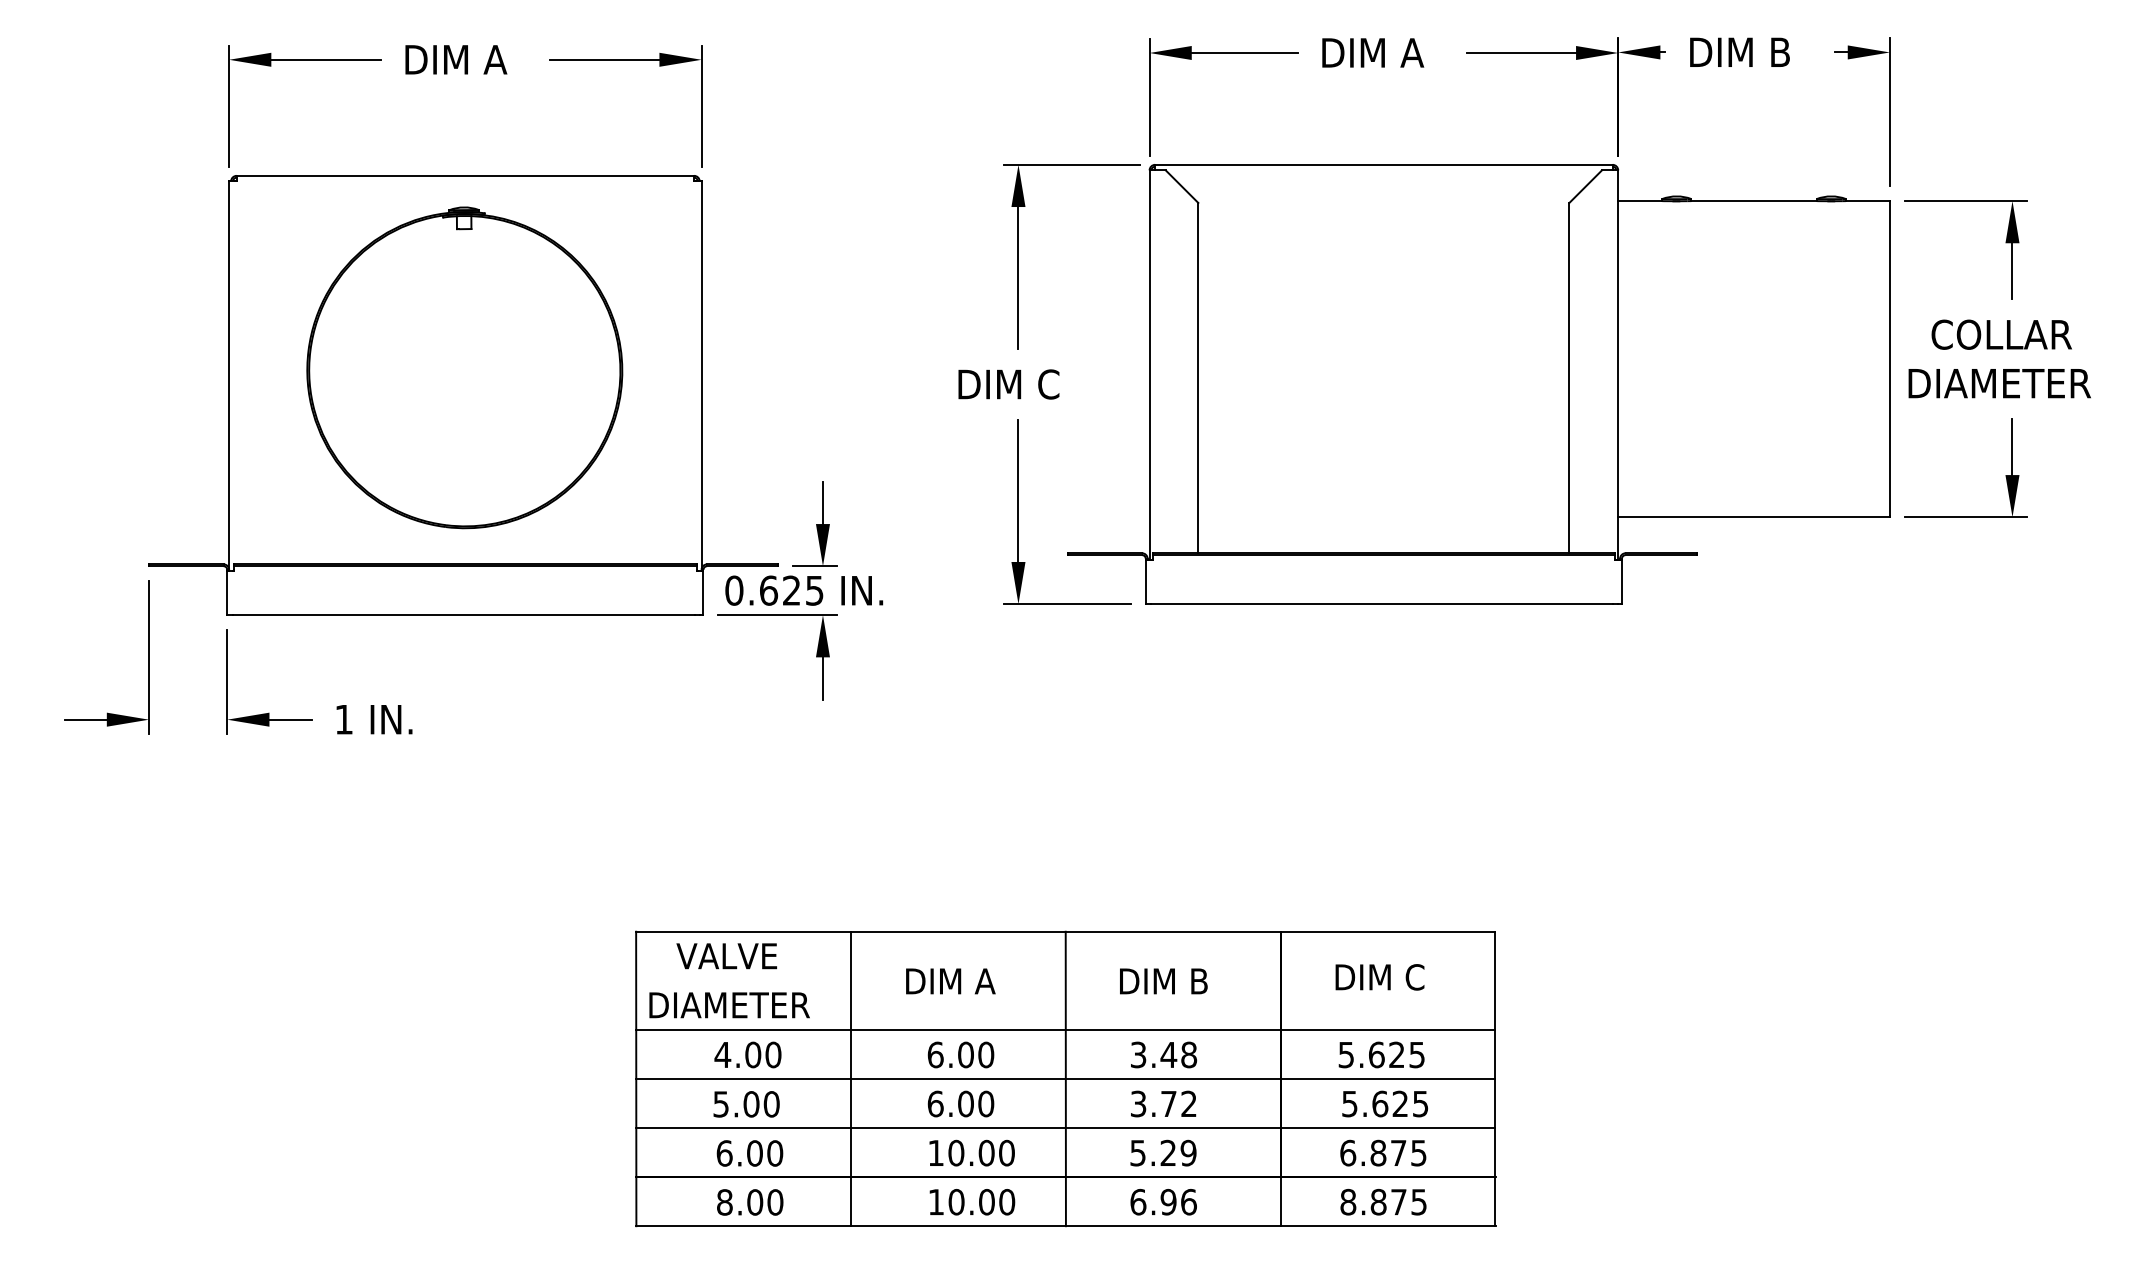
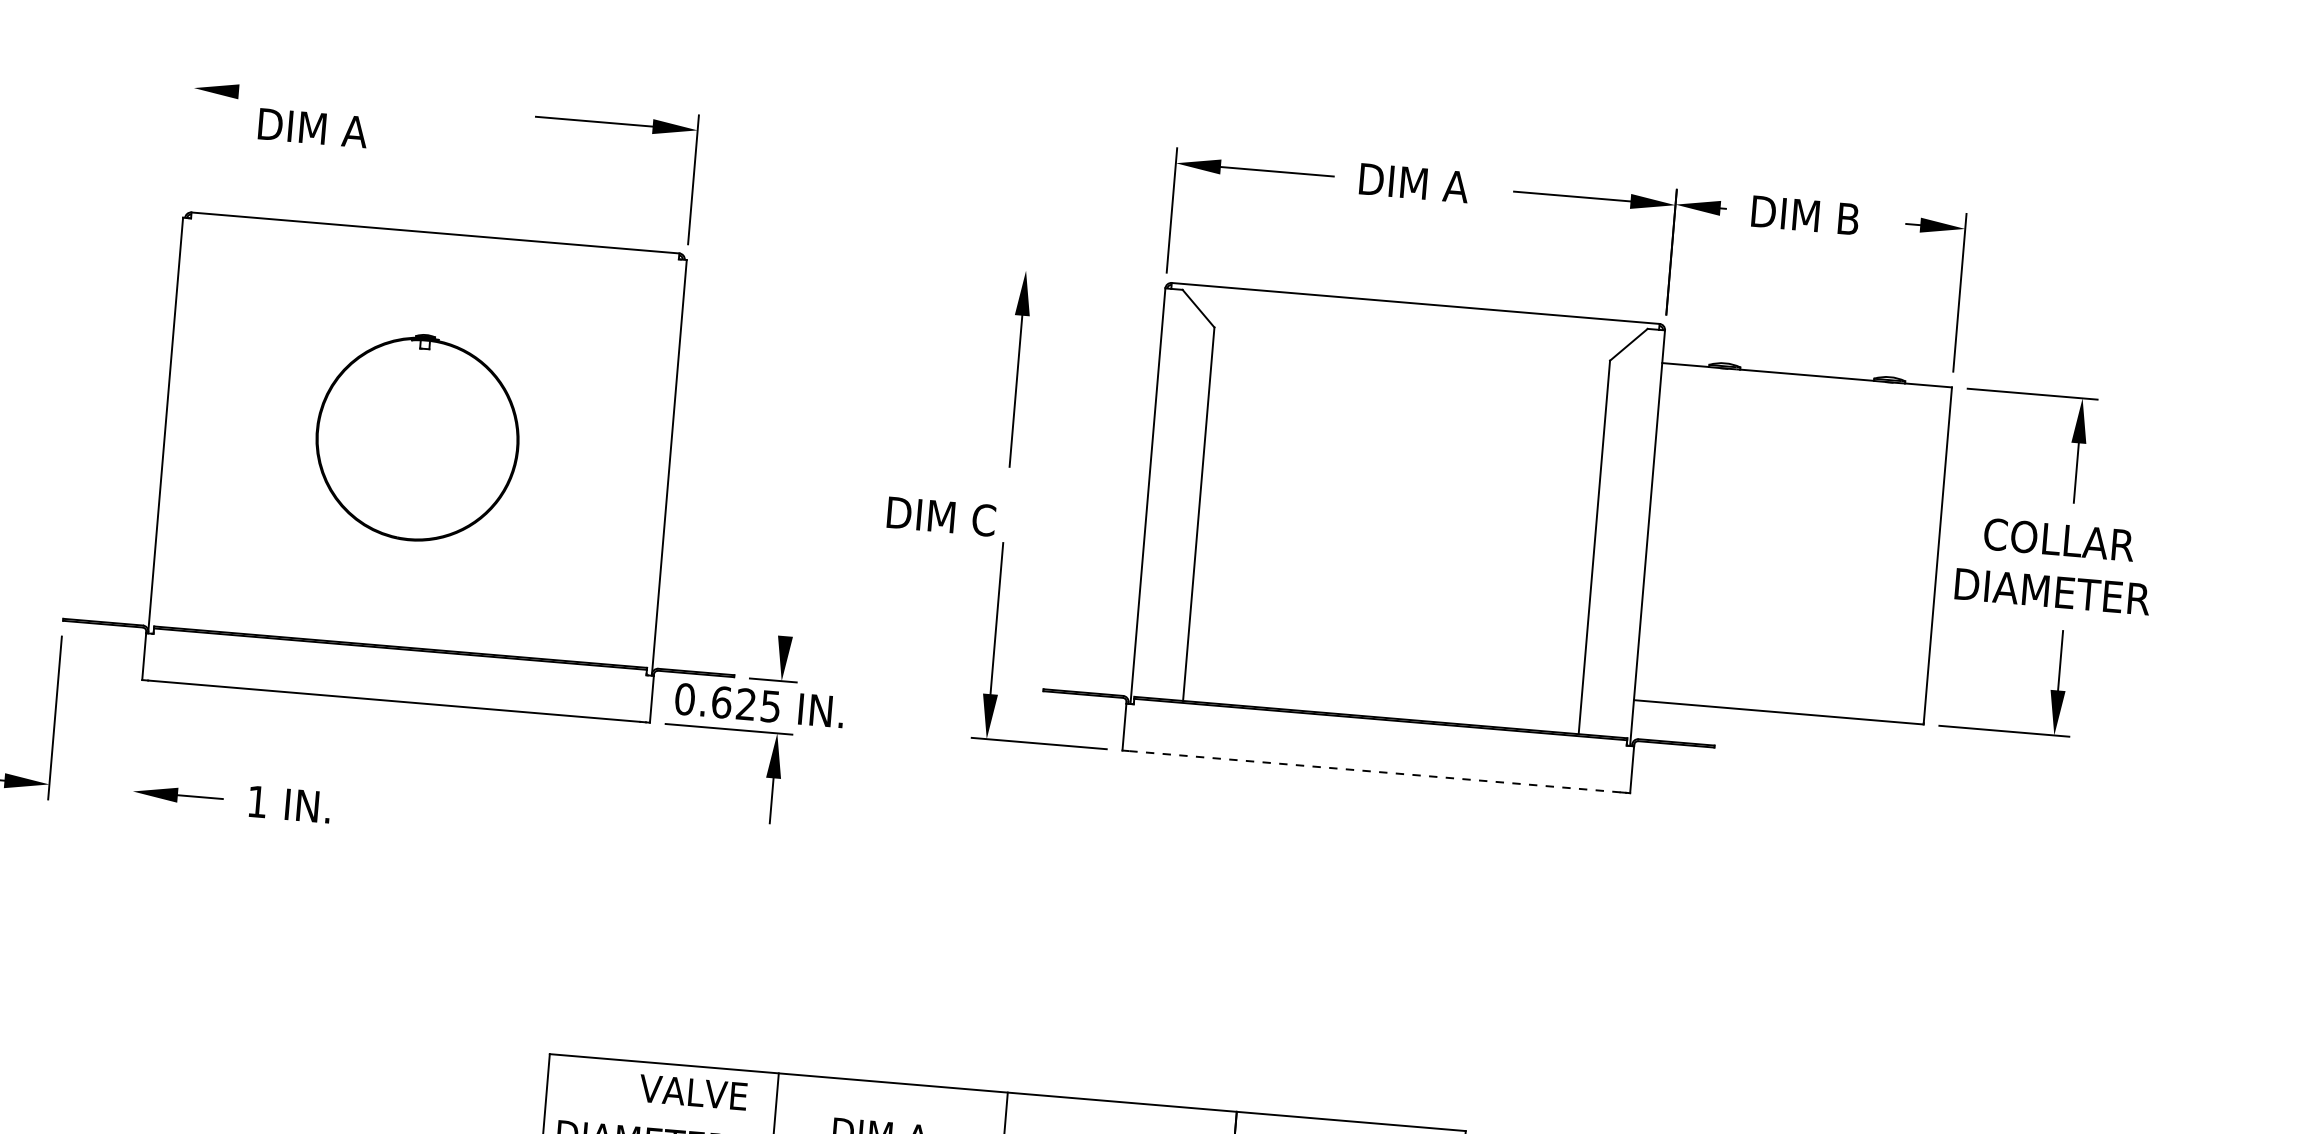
line: (325, 59) -> (296, 96), removed
text: (456, 59) -> (313, 127), moved
line: (229, 105) -> (190, 136), removed
line: (1072, 164) -> (1083, 275), removed
part: (464, 367) -> (417, 437), size x0.6
text: (1008, 384) -> (941, 516), moved
line: (822, 502) -> (786, 613), removed
line: (1382, 604) -> (1374, 772), solid -> dashed
line: (227, 681) -> (136, 750), removed
text: (726, 956) -> (692, 1092), moved

